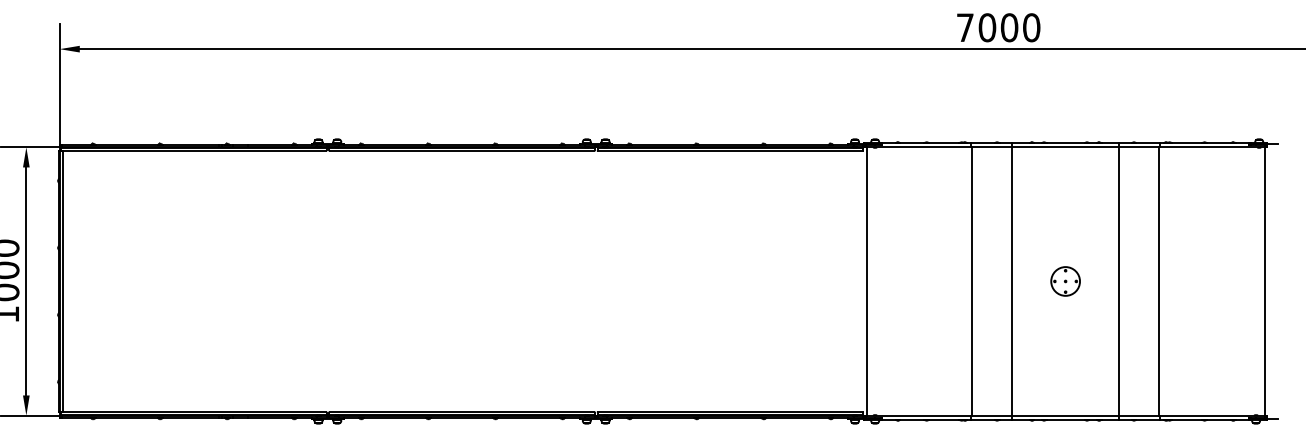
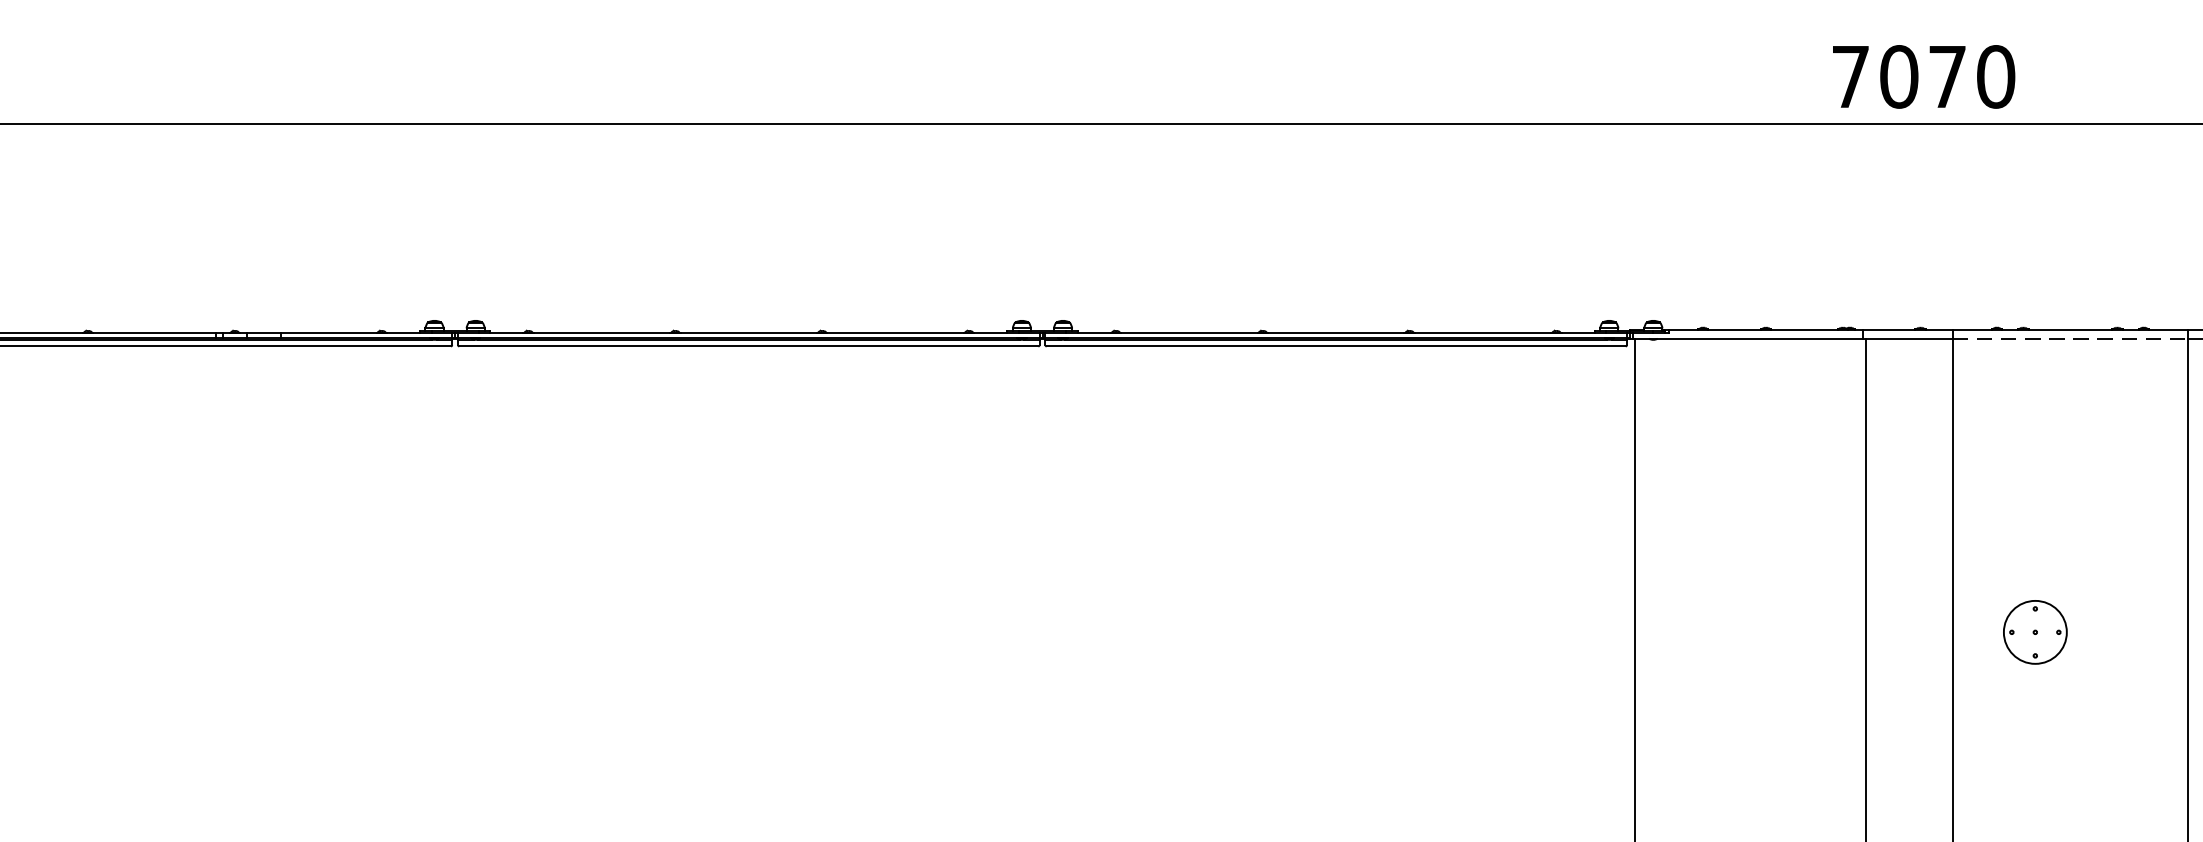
text: (1009, 27) -> (1947, 76), 7000 -> 7070
line: (1065, 147) -> (2070, 339), solid -> dashed
part: (1065, 281) -> (2035, 632), moved

